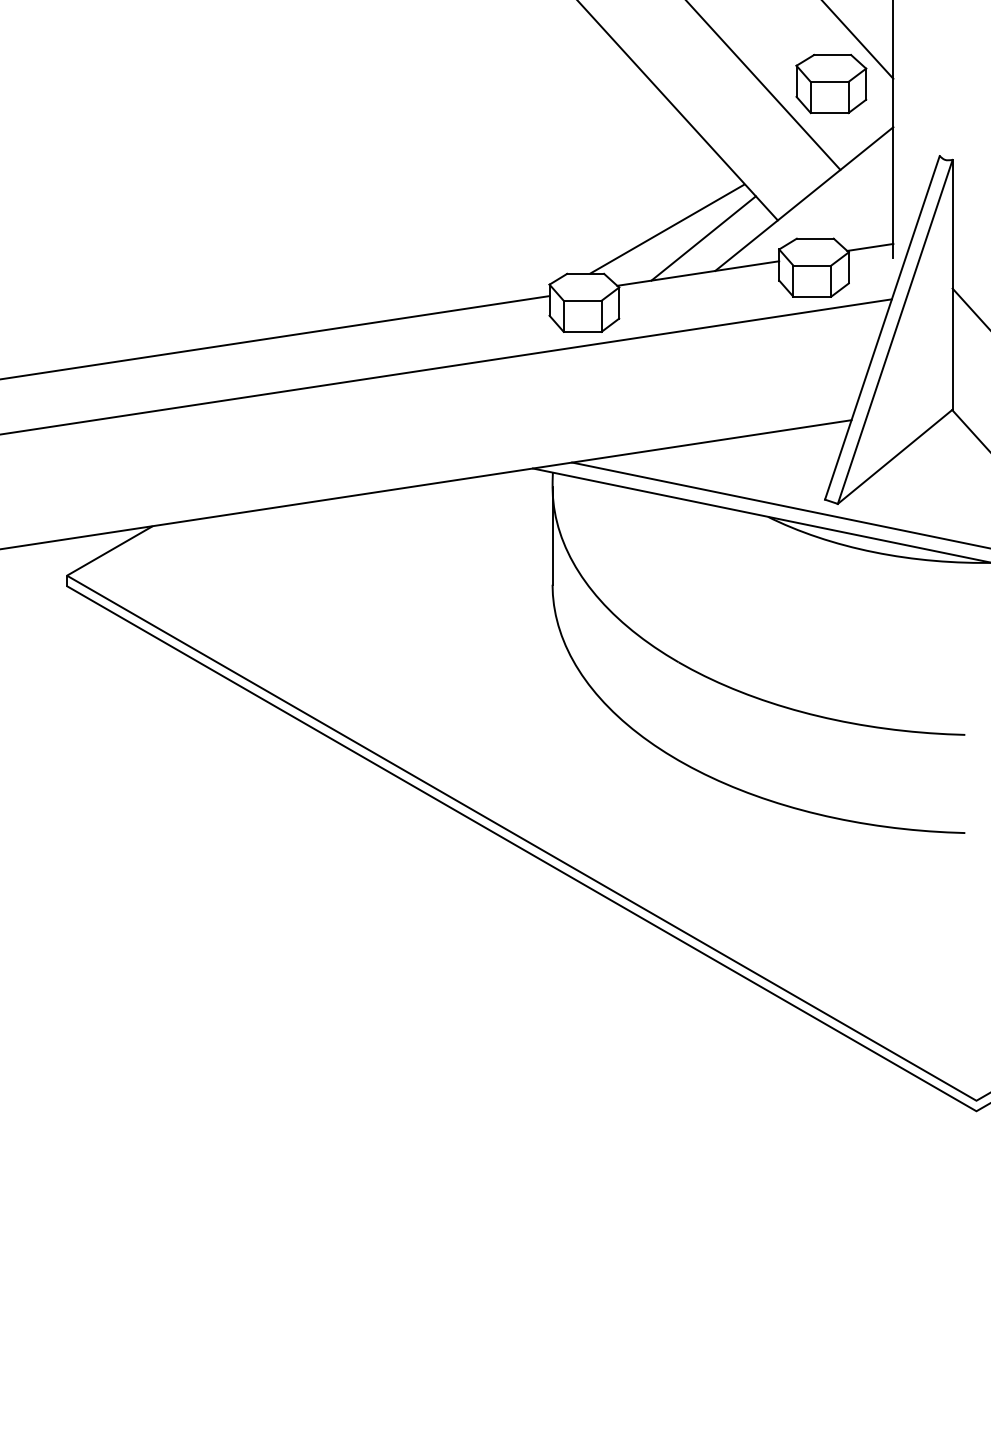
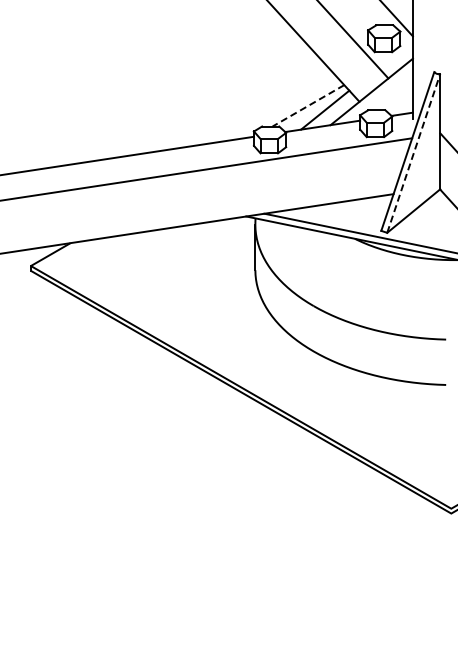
line: (667, 230) -> (308, 106), solid -> dashed
line: (894, 332) -> (413, 153), solid -> dashed

